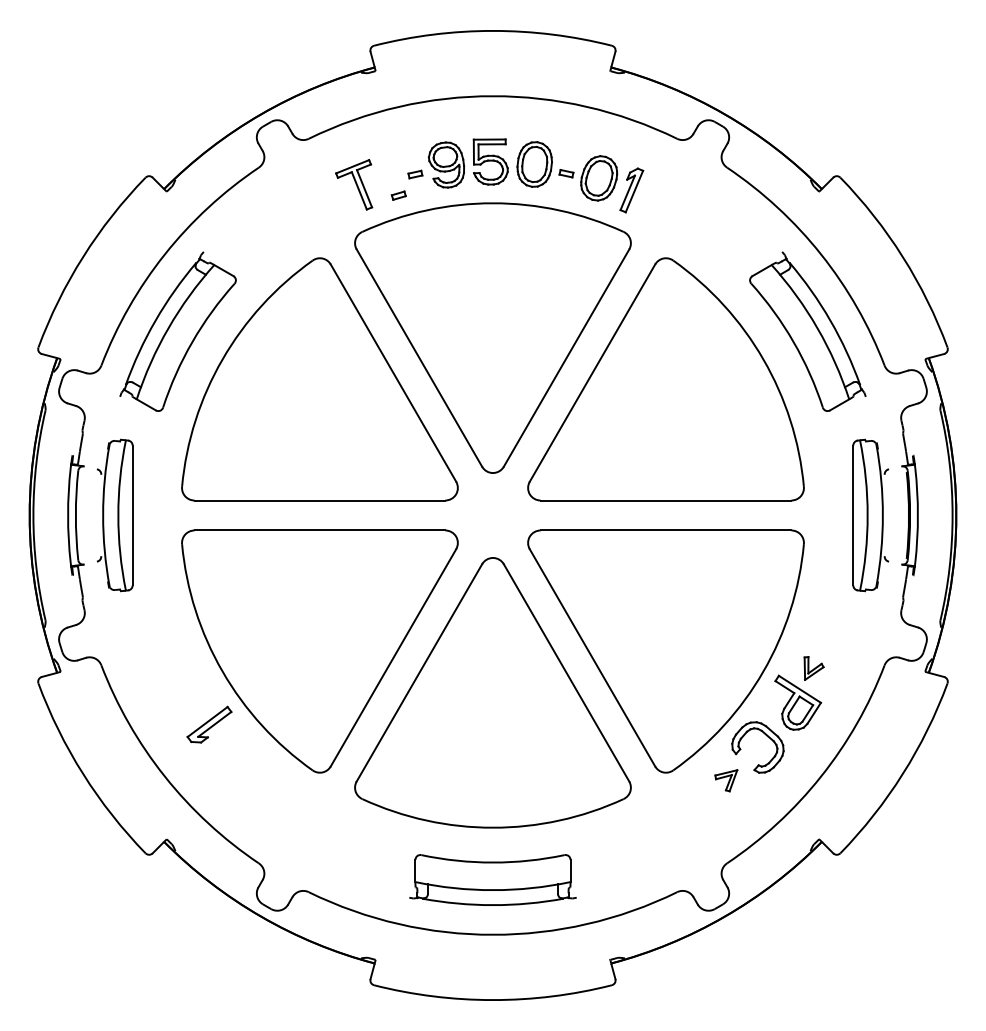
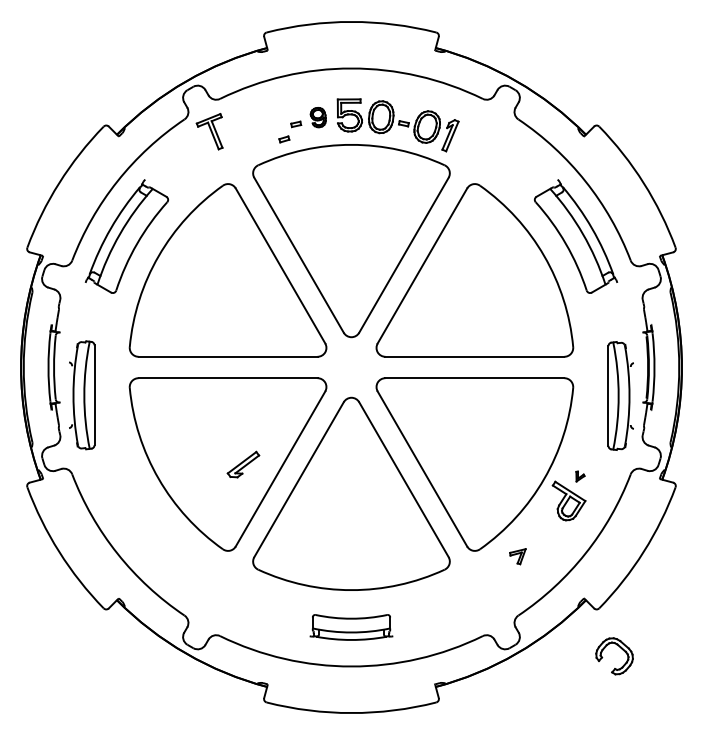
part: (446, 164) -> (318, 117), size x0.6
part: (354, 184) -> (209, 131), moved
part: (114, 515) -> (81, 395), moved
part: (870, 515) -> (620, 396), moved
part: (813, 668) -> (580, 476), size x0.6
part: (209, 724) -> (243, 464), moved
part: (767, 737) -> (621, 649), moved
part: (492, 879) -> (351, 627), size x0.7

